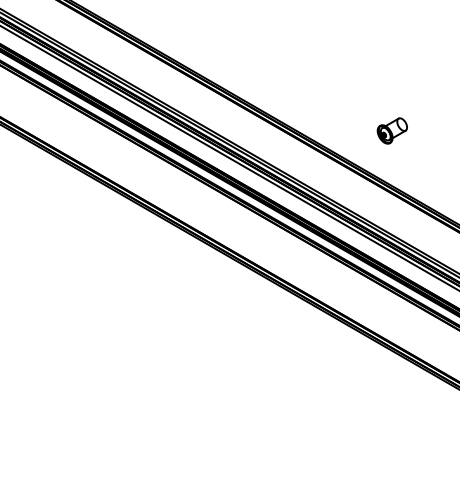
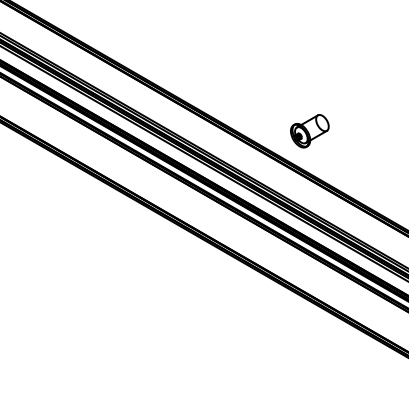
part: (391, 131) -> (309, 131), size x1.67

